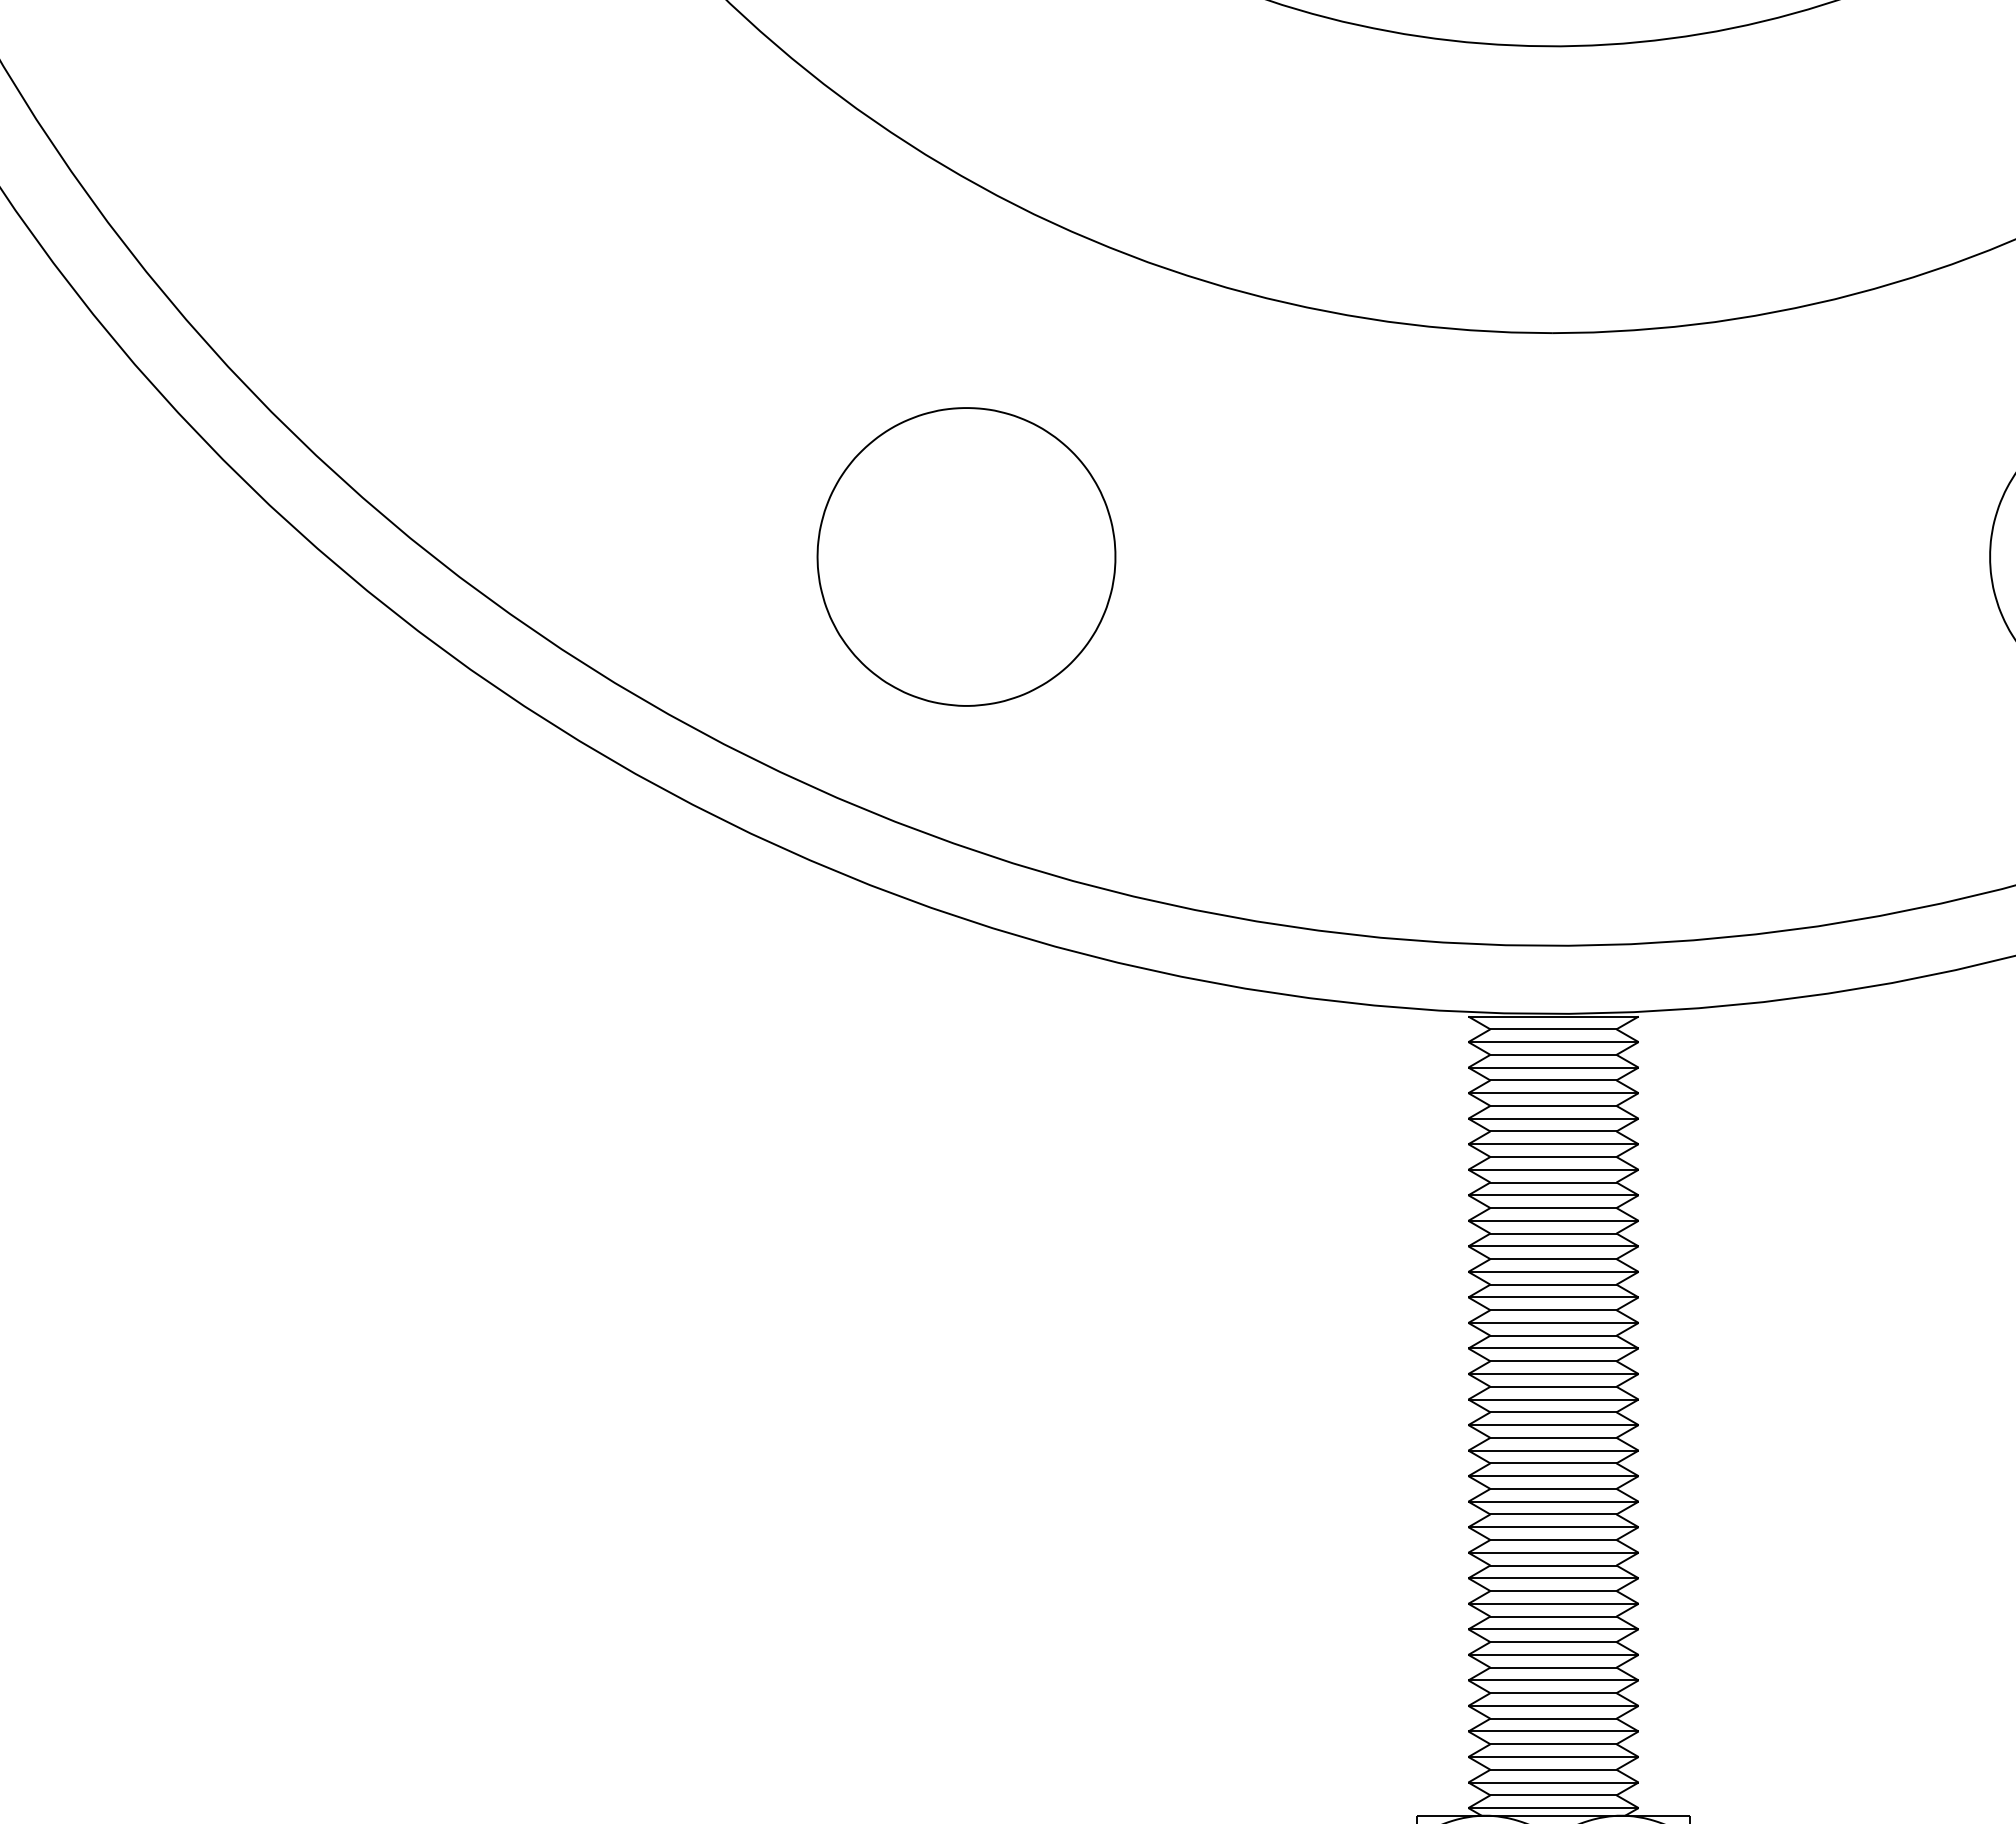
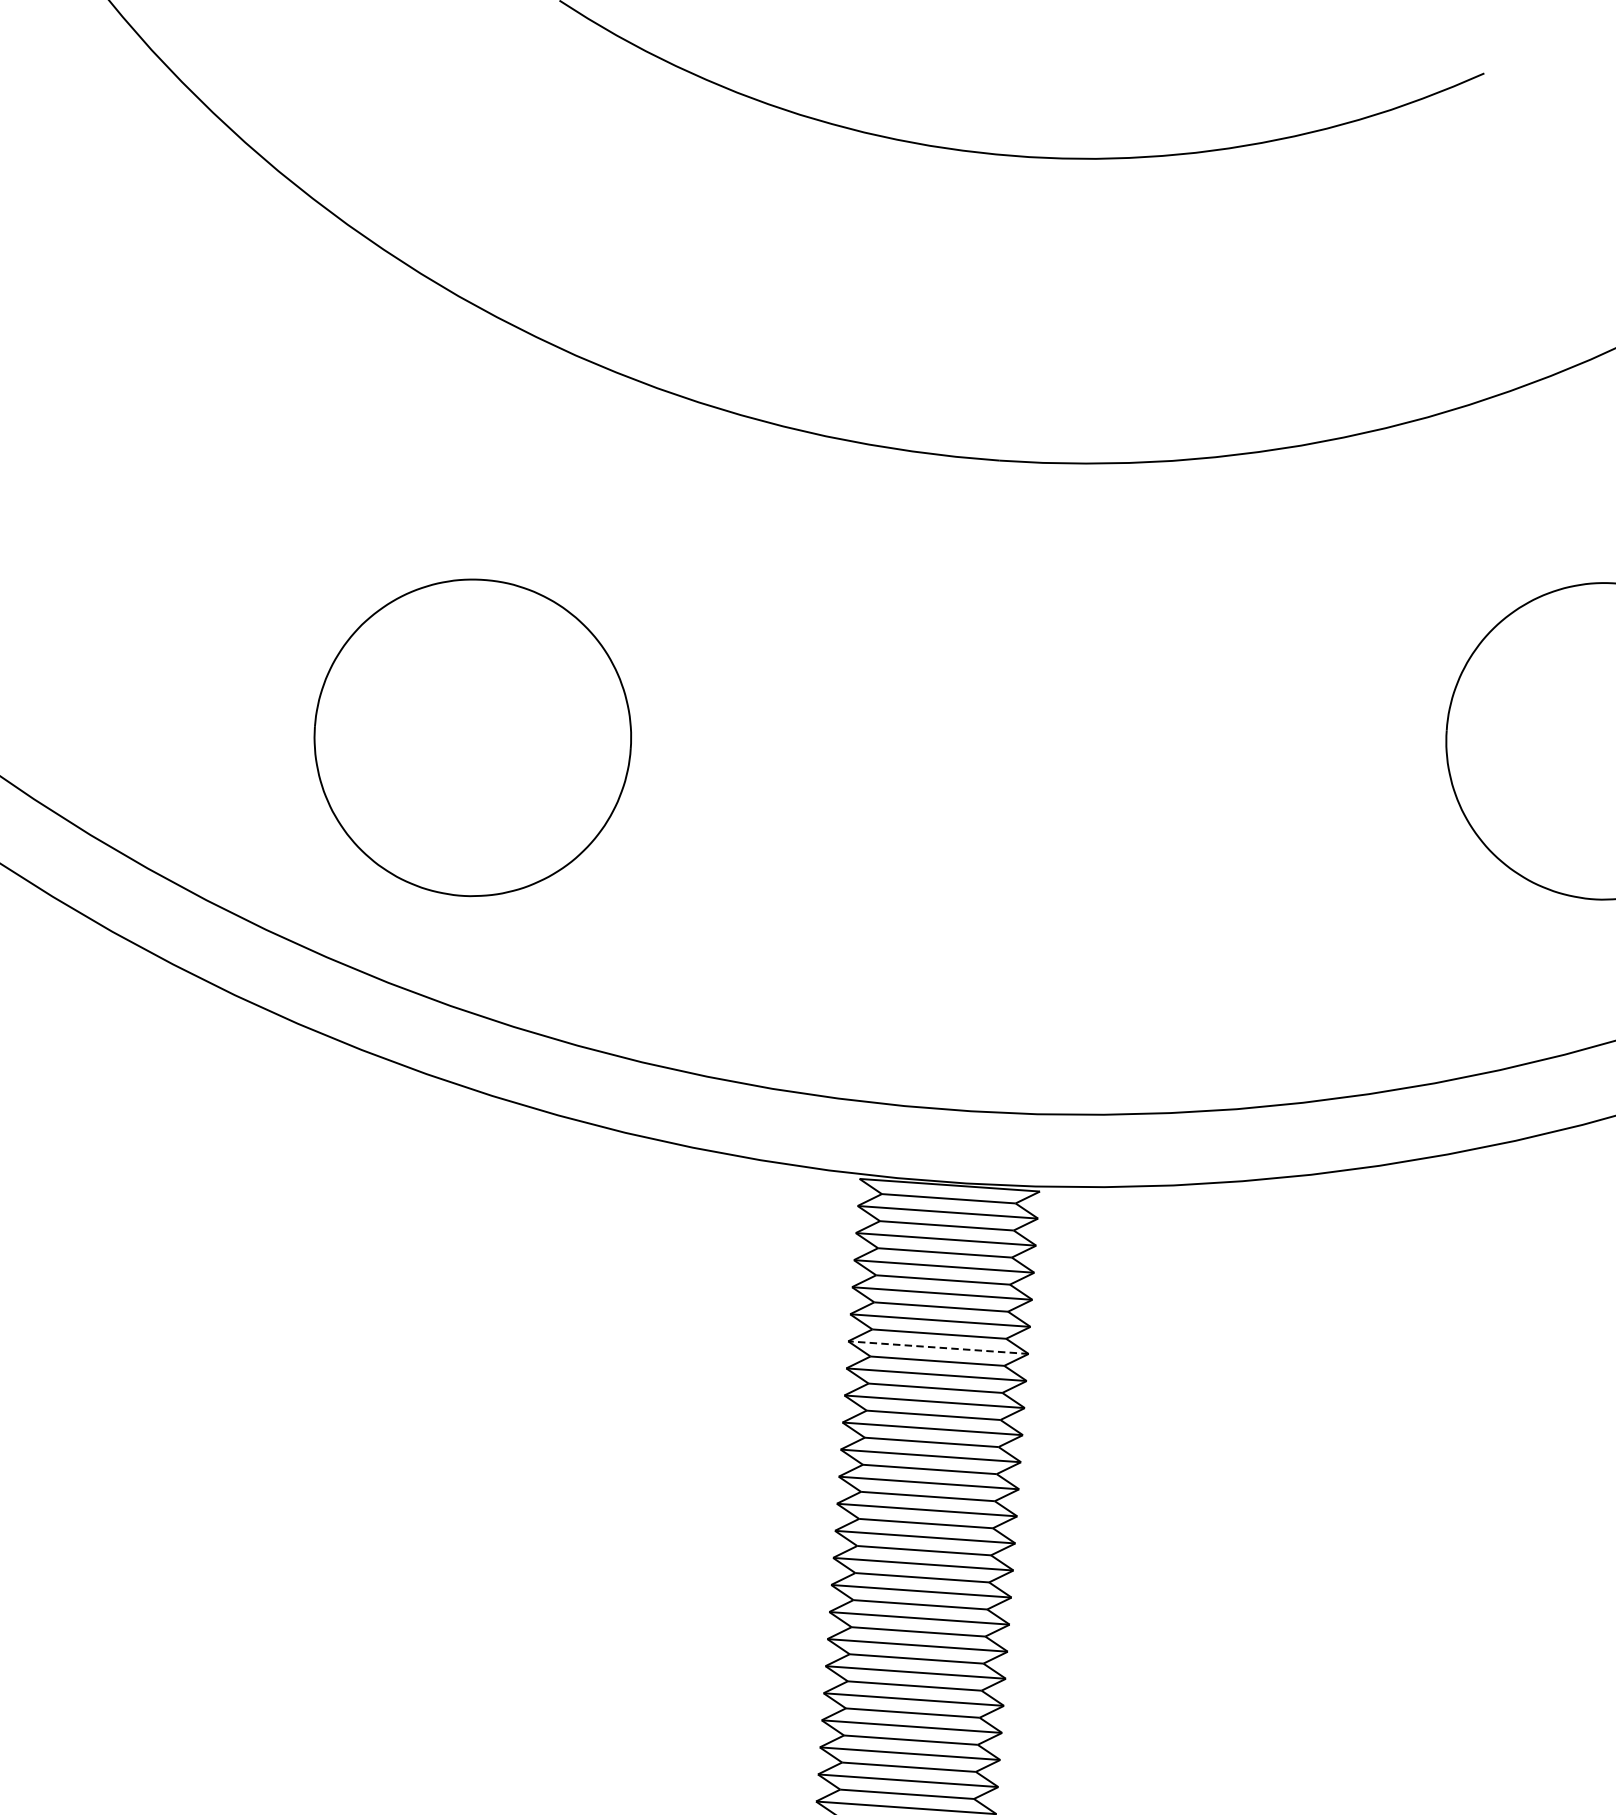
part: (966, 556) -> (472, 737), moved
line: (1553, 1169) -> (938, 1347), solid -> dashed

